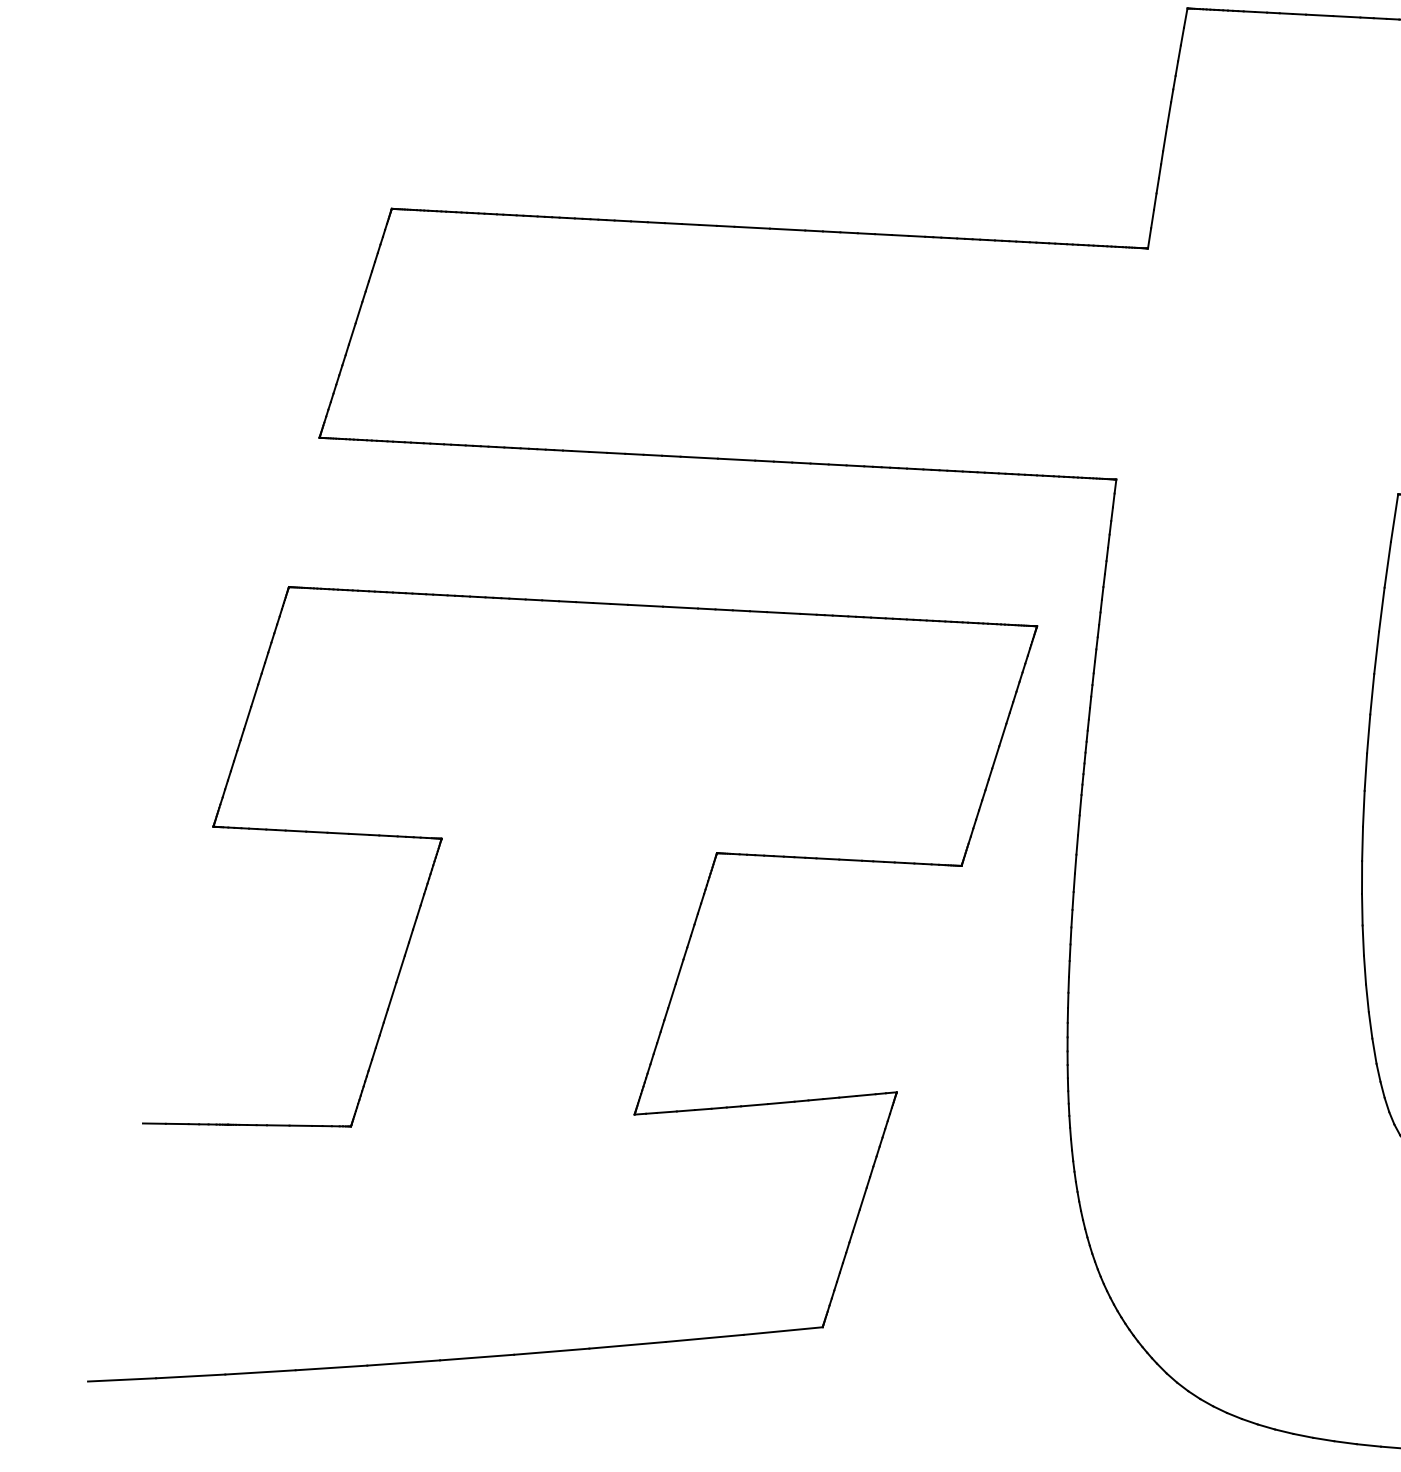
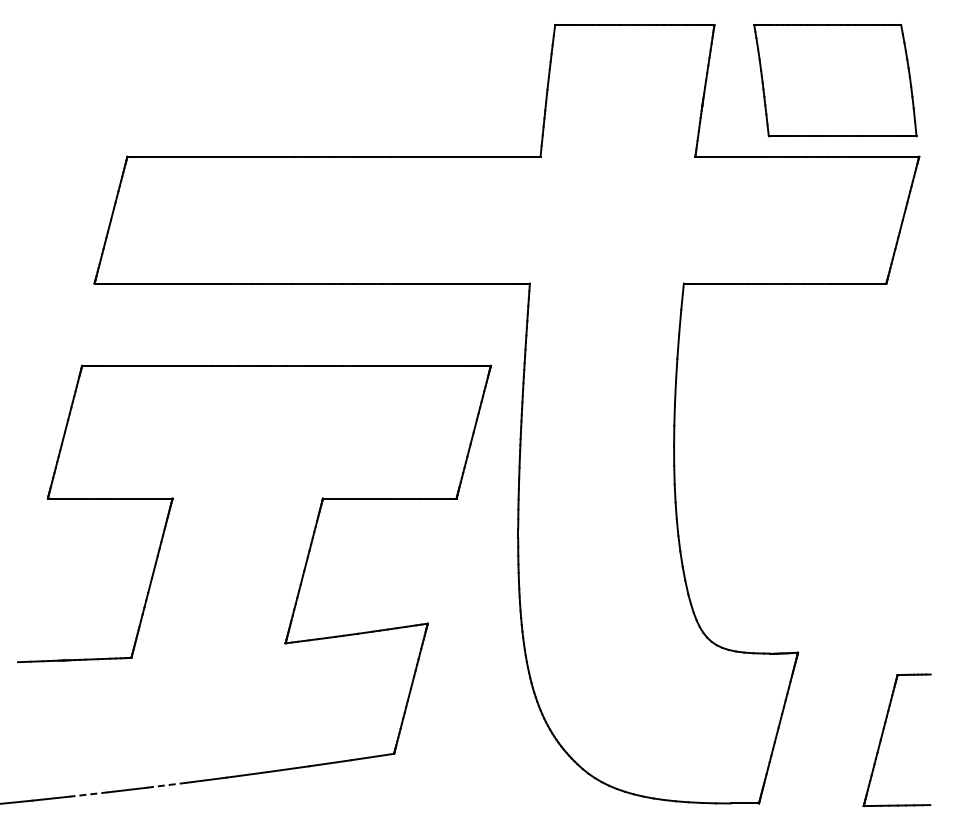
line: (402, 1363) -> (166, 785), solid -> dashed
line: (259, 1372) -> (88, 794), solid -> dashed

